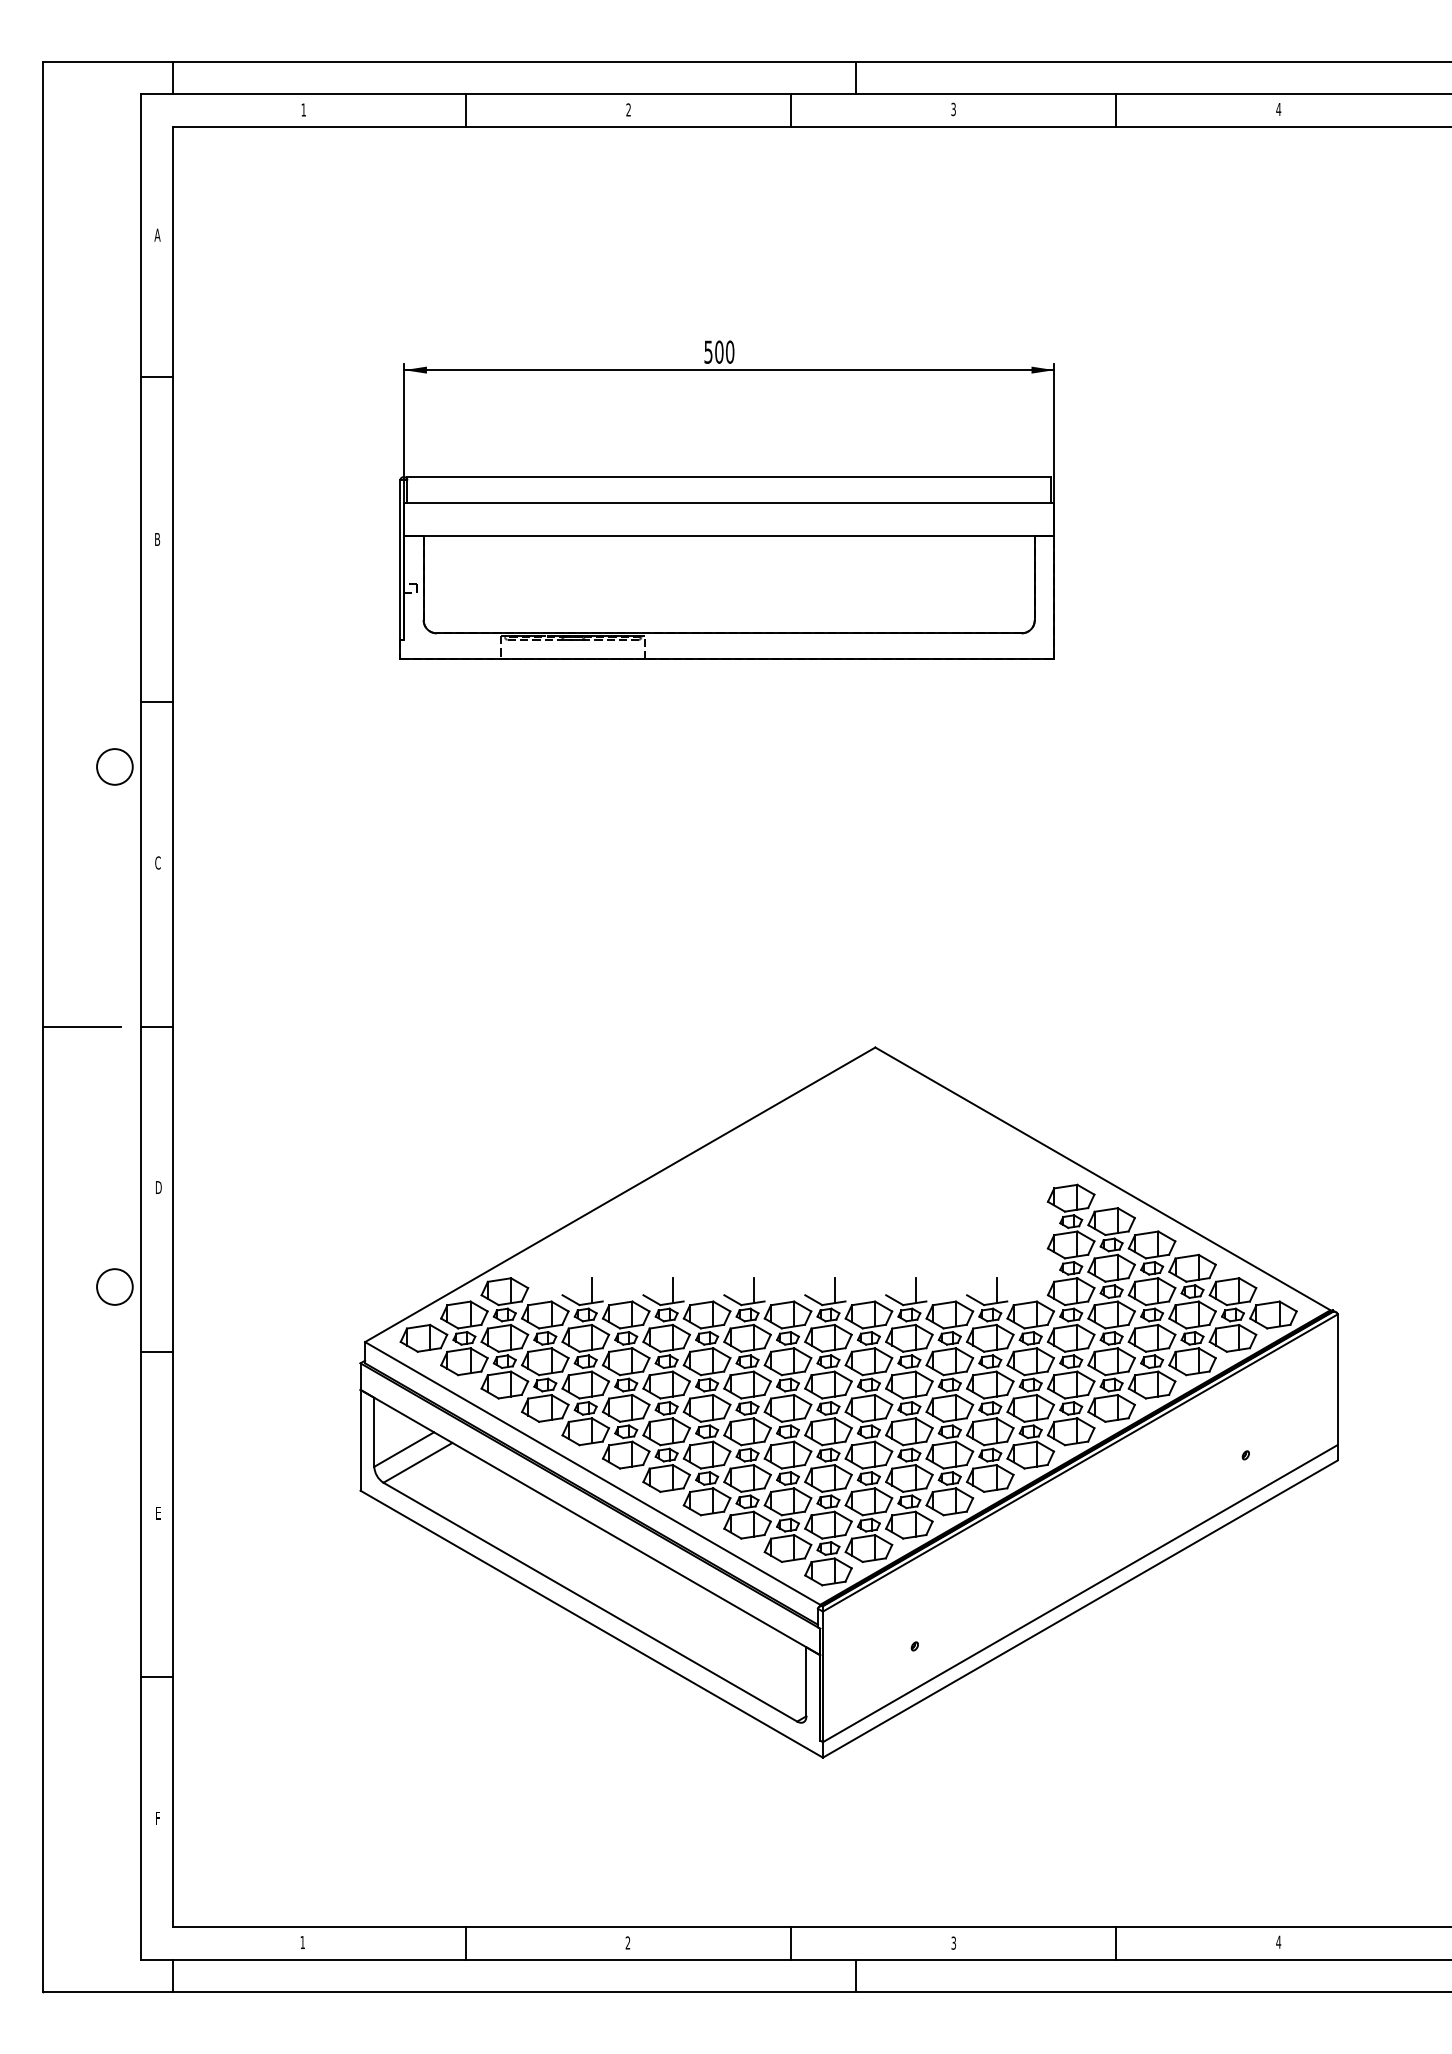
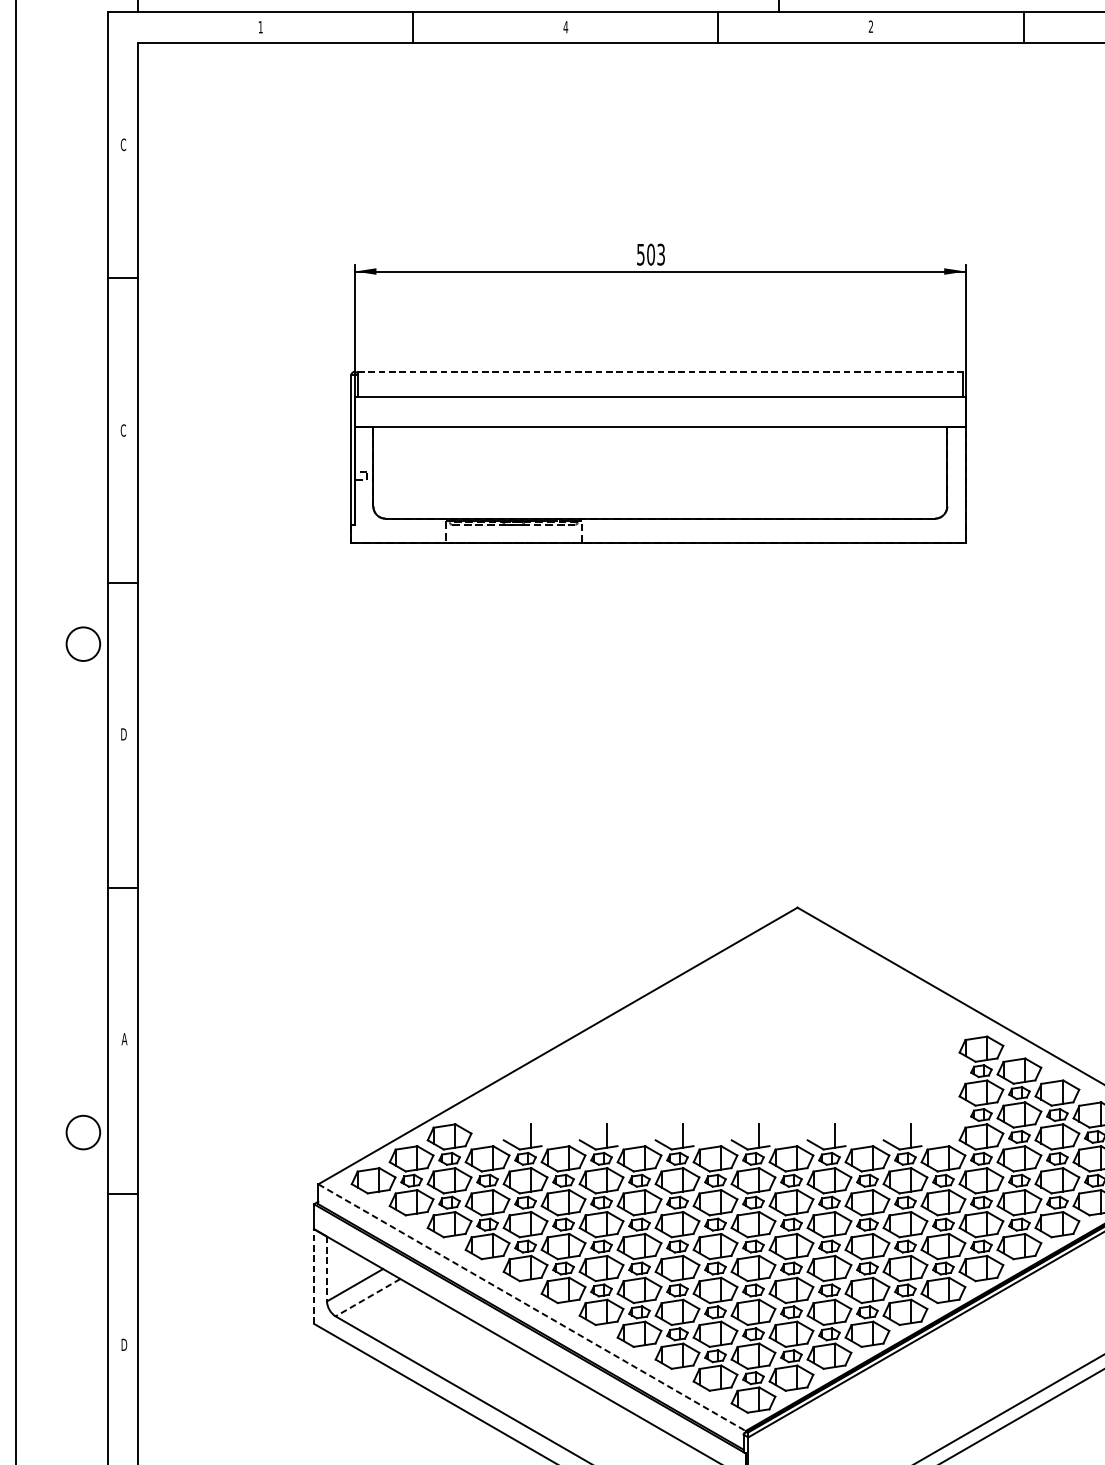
text: (628, 109) -> (565, 26), 2 -> 4
text: (953, 110) -> (870, 27), 3 -> 2
text: (157, 234) -> (123, 144), A -> C
text: (730, 351) -> (661, 254), 500 -> 503
line: (729, 477) -> (660, 372), solid -> dashed
text: (157, 539) -> (123, 430), B -> C
text: (158, 862) -> (124, 733), C -> D
line: (82, 1027) -> (52, 888), removed
text: (158, 1187) -> (124, 1039), D -> A
line: (374, 1432) -> (327, 1269), solid -> dashed
line: (360, 1439) -> (314, 1275), solid -> dashed
line: (418, 1462) -> (368, 1297), solid -> dashed
line: (592, 1473) -> (531, 1307), solid -> dashed
text: (158, 1512) -> (124, 1344), E -> D

